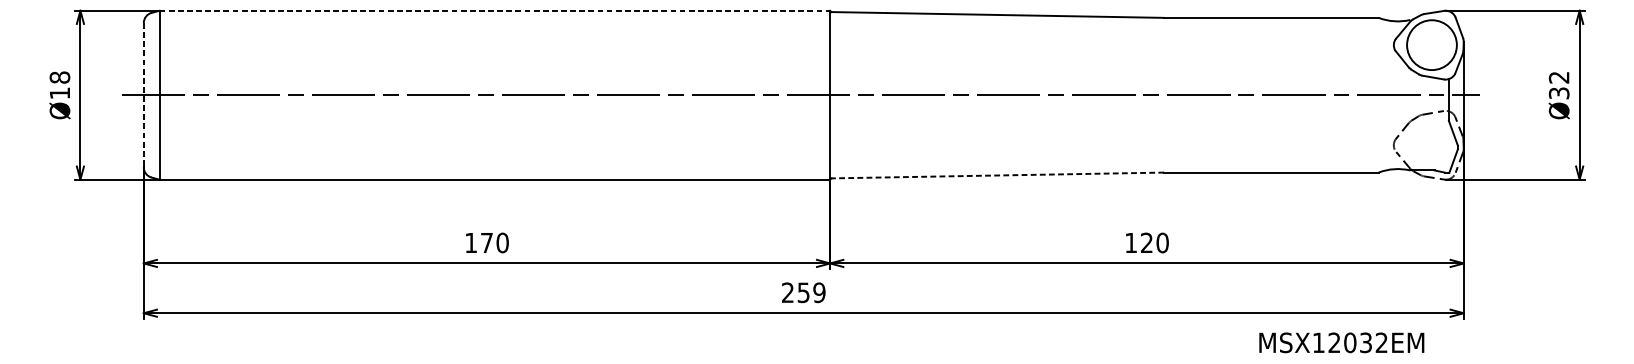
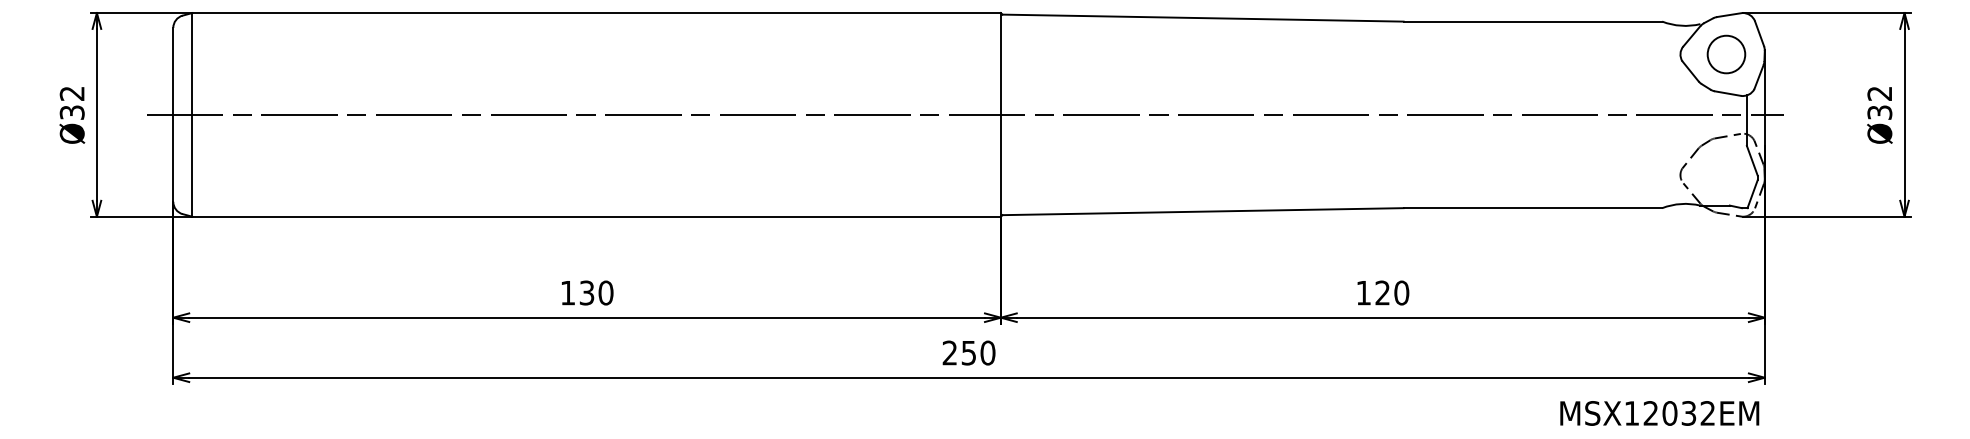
line: (495, 11) -> (597, 13), dashed -> solid
circle: (1432, 45) -> (1726, 54), size x0.62
text: (59, 84) -> (71, 102), Ø18 -> Ø32
line: (143, 94) -> (173, 114), dashed -> solid
line: (998, 175) -> (1203, 211), dashed -> solid
text: (486, 242) -> (586, 292), 170 -> 130
text: (819, 293) -> (987, 353), 259 -> 250
text: (1341, 342) -> (1659, 413), moved

